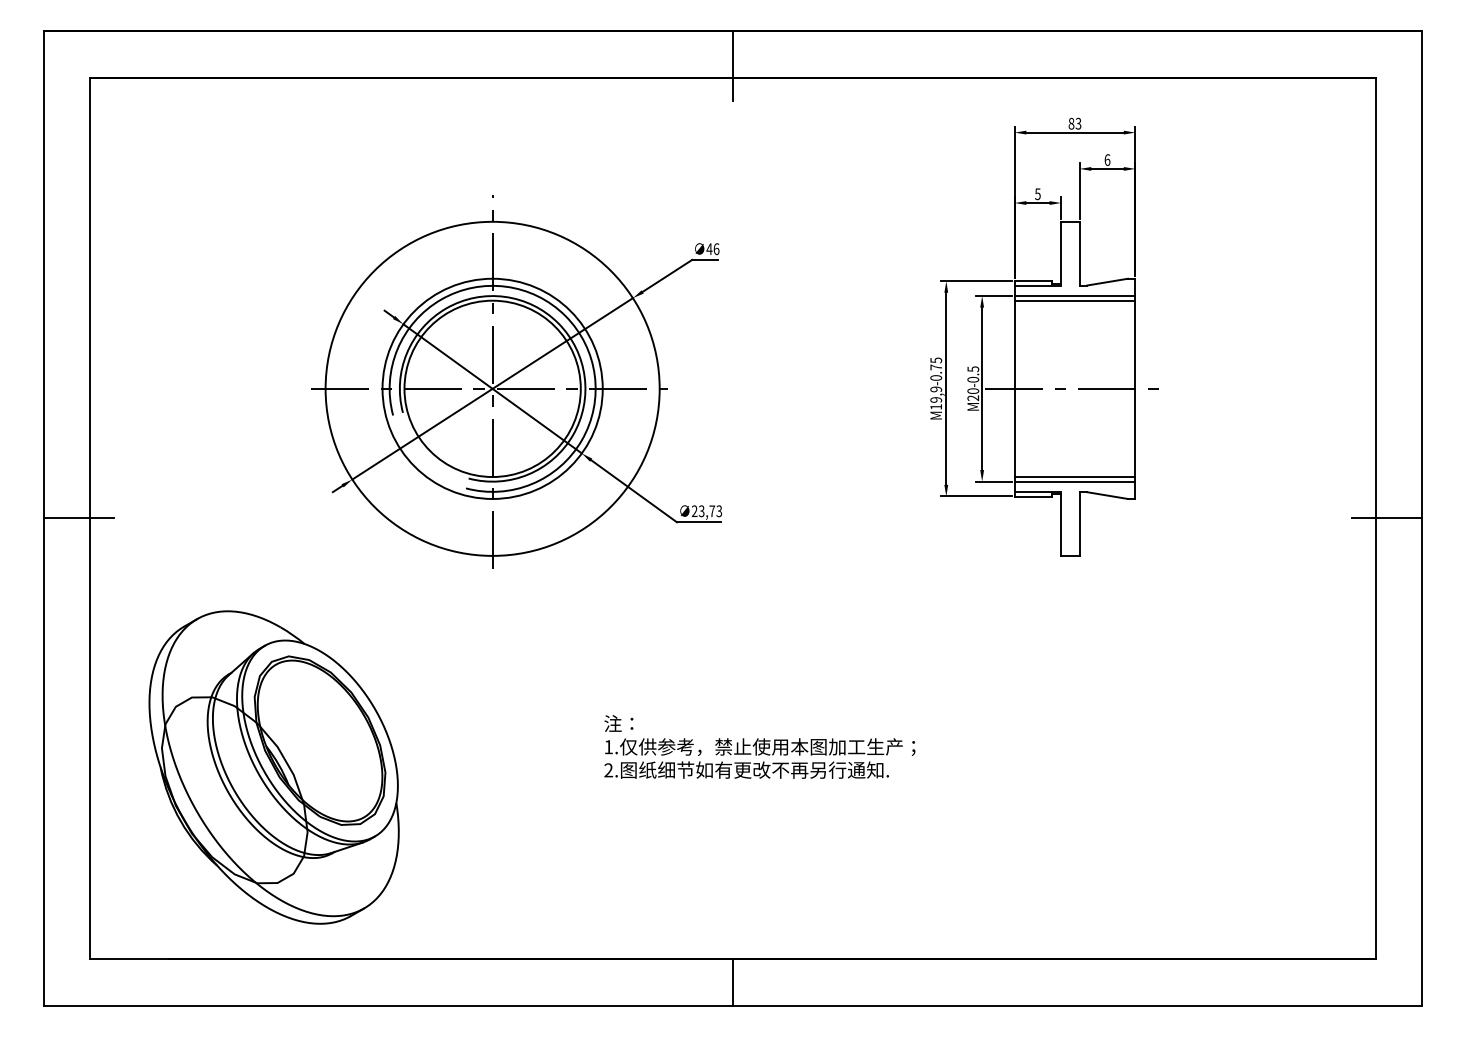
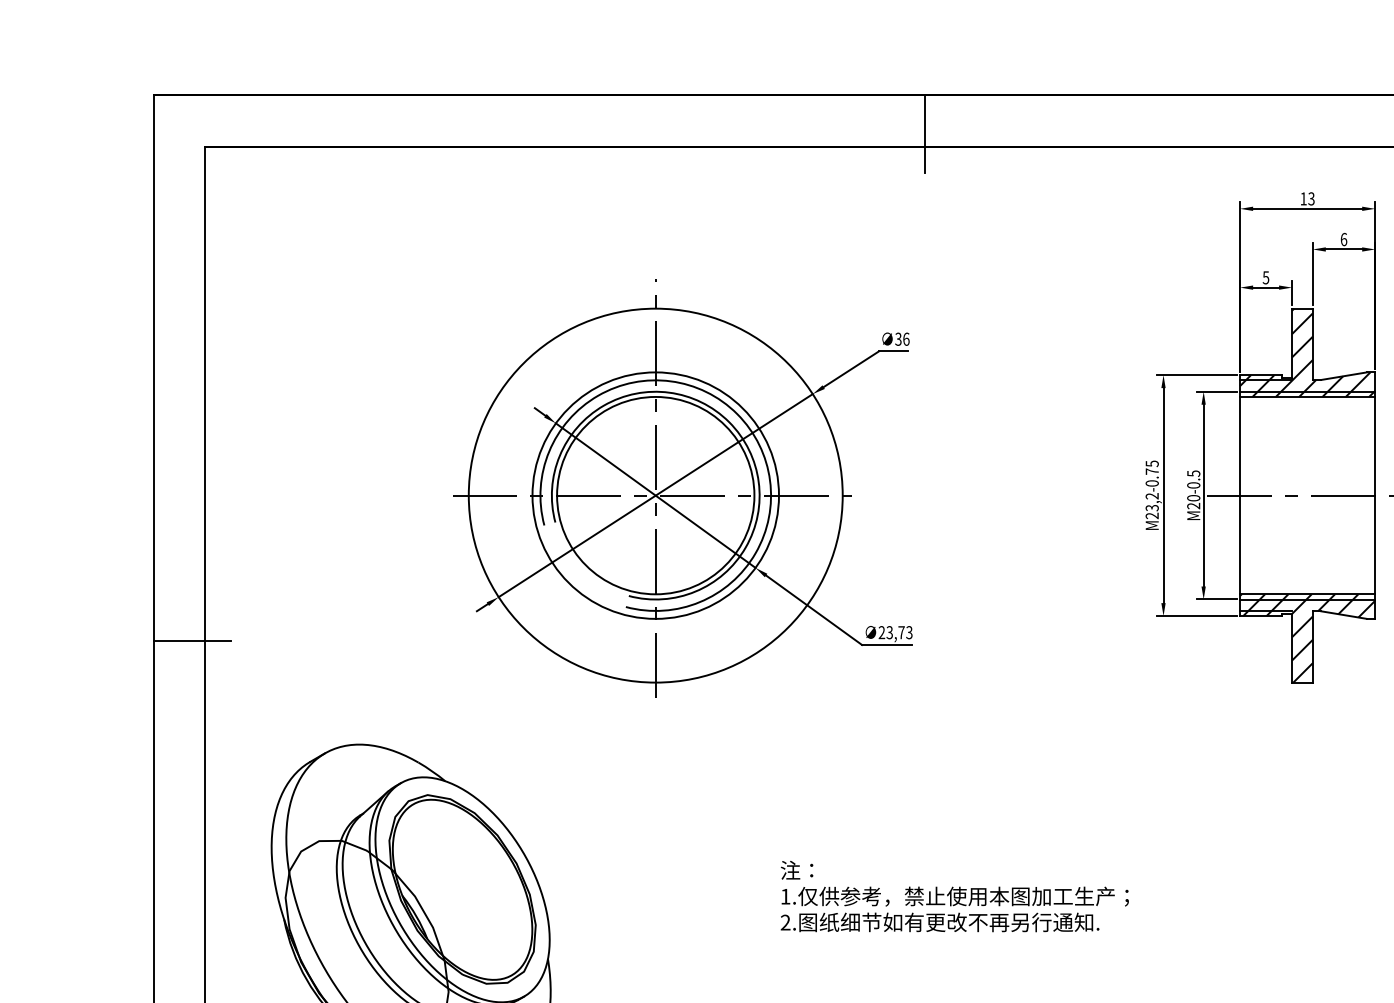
text: (1071, 123) -> (1303, 198), 83 -> 13
text: (709, 249) -> (898, 339), 46 -> 36
hatch: (1074, 260) -> (1307, 351), added
text: (936, 397) -> (1152, 505), M19,9-0.75 -> M23,2-0.75
hatch: (1074, 516) -> (1307, 638), added

